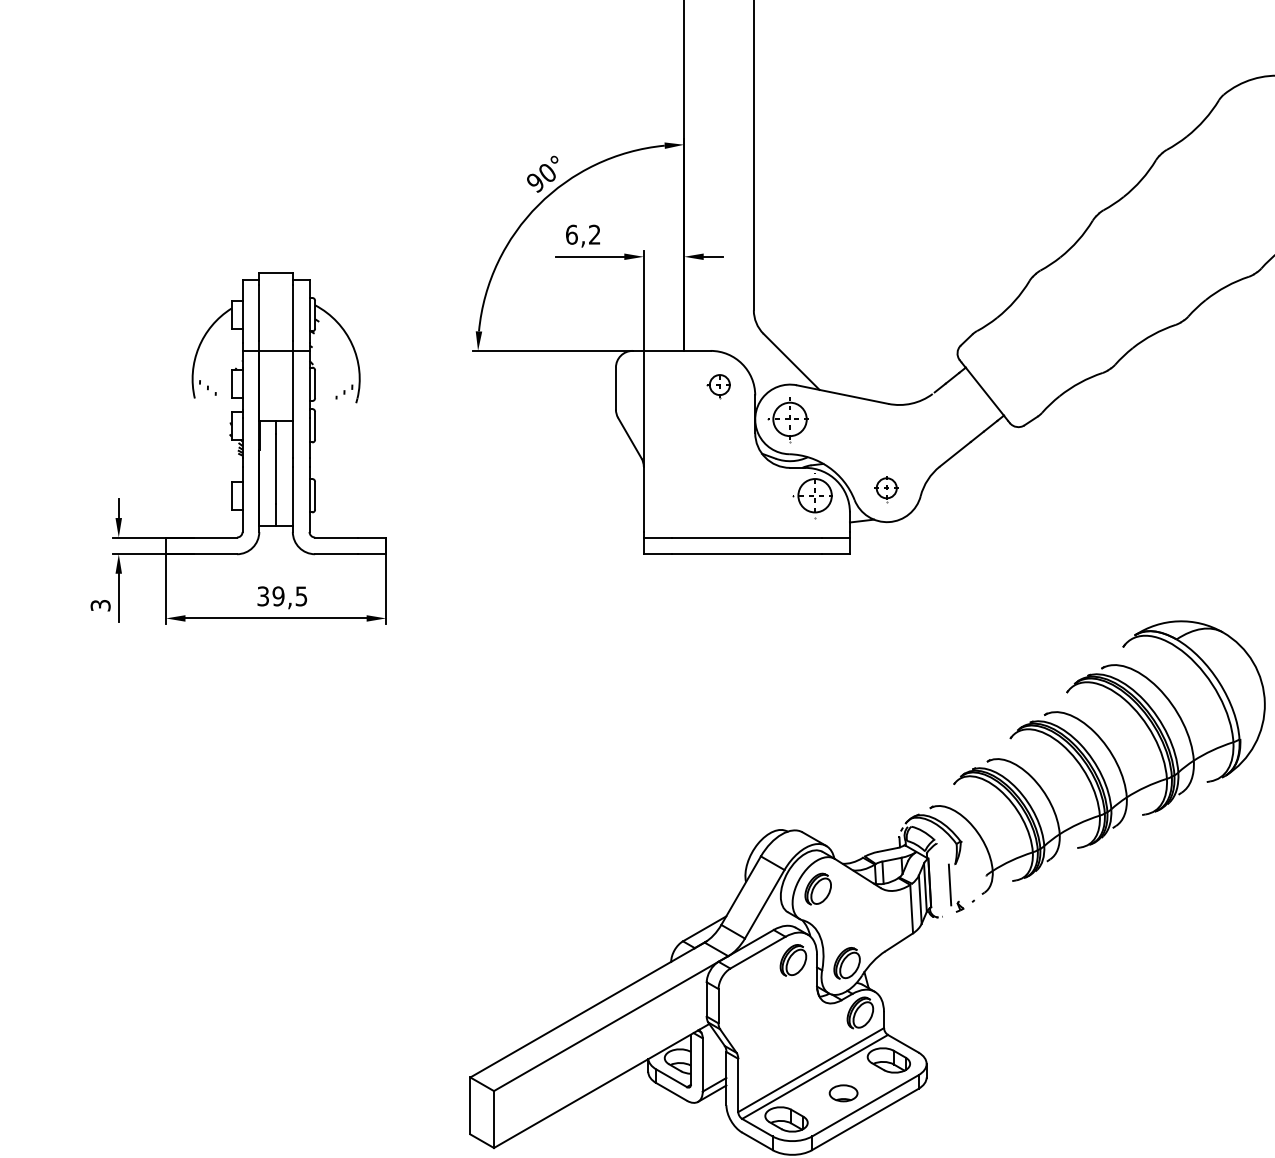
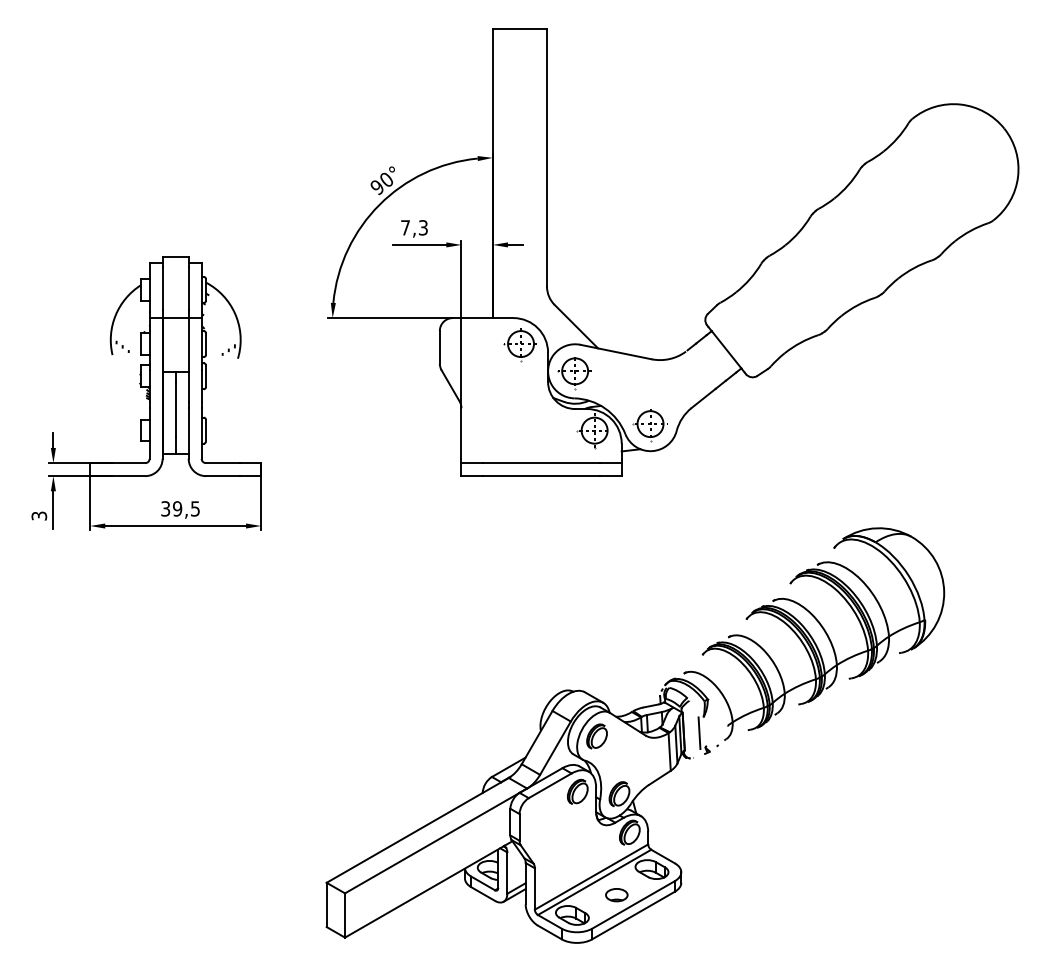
text: (583, 234) -> (414, 227), 6,2 -> 7,3
part: (718, 386) -> (519, 345), size x1.67
part: (885, 489) -> (649, 425), size x1.67

